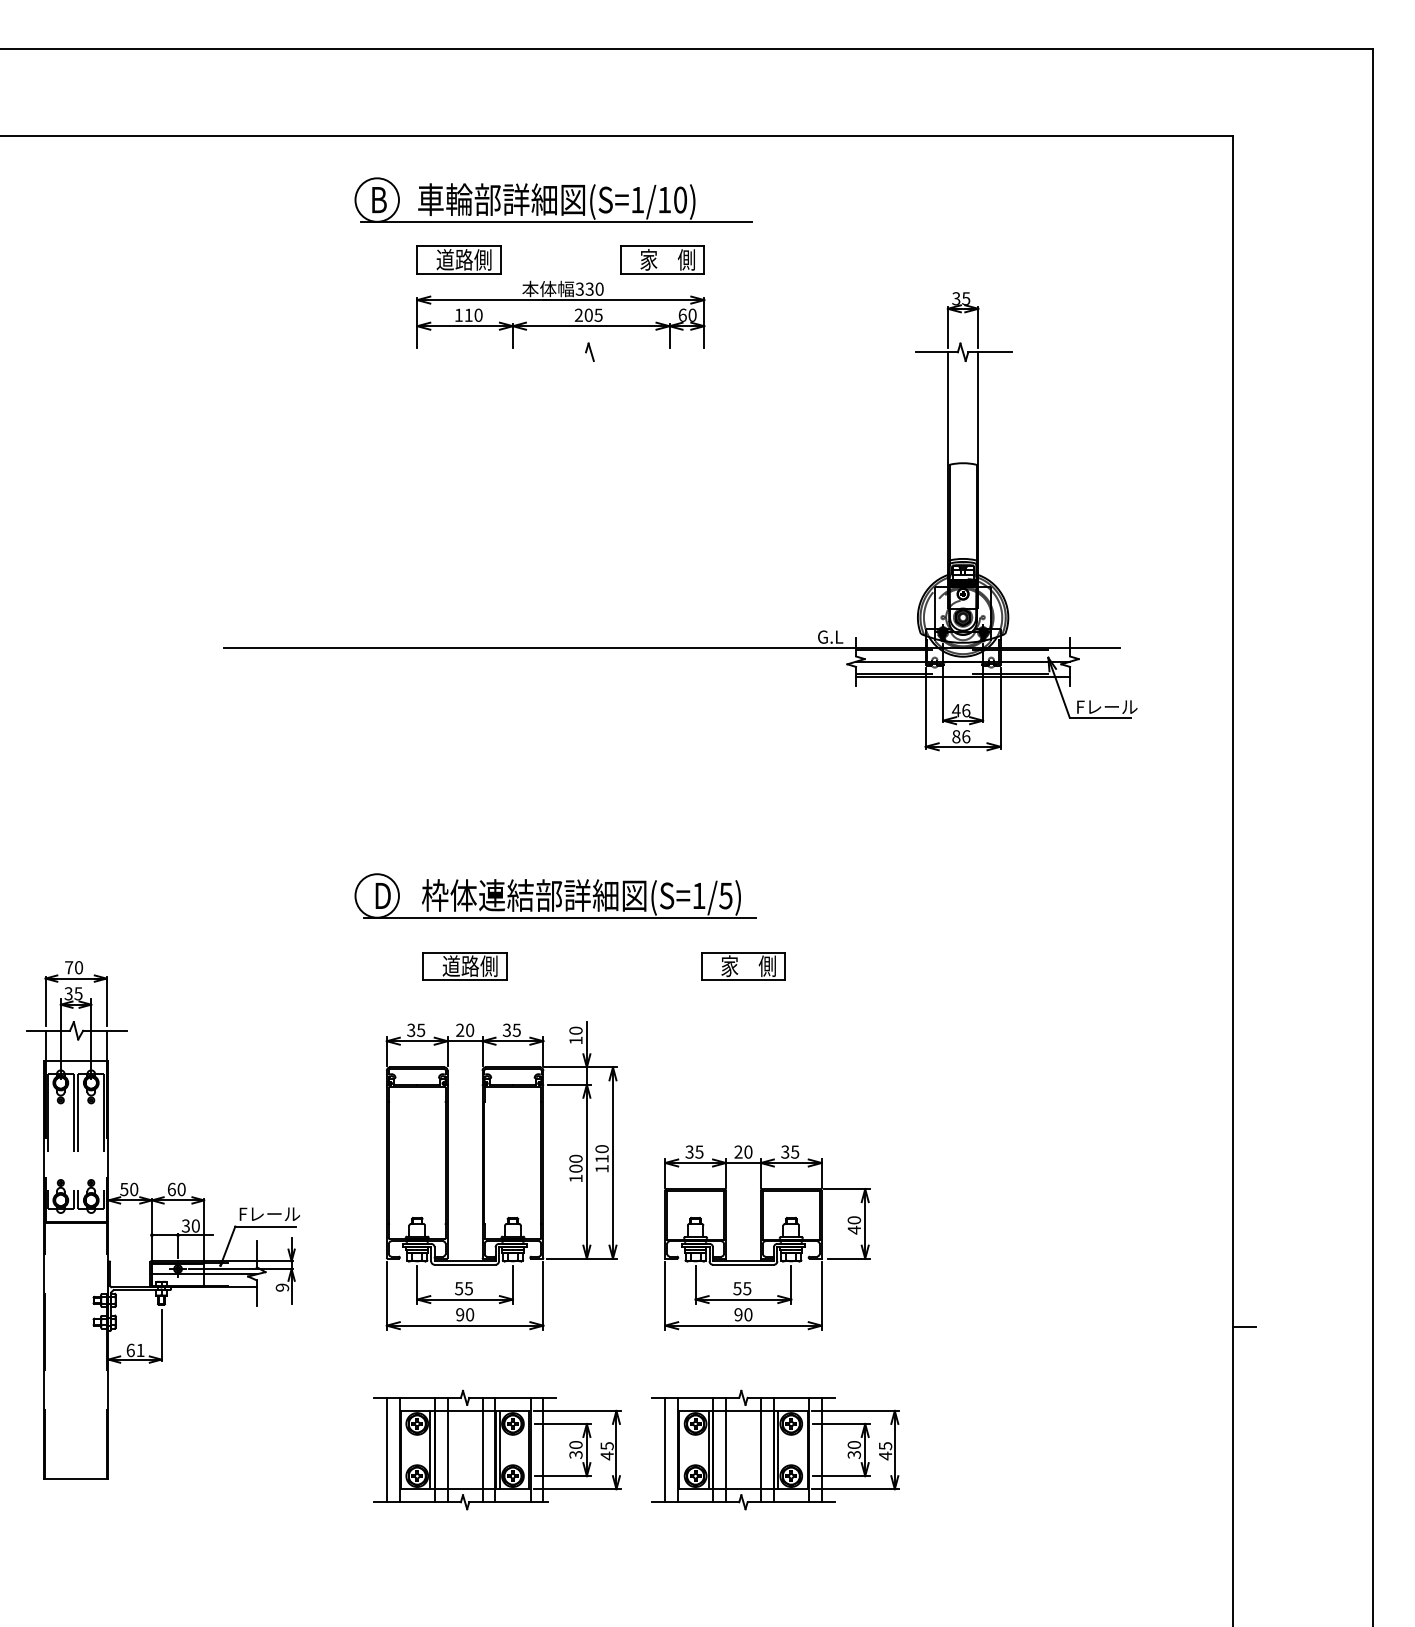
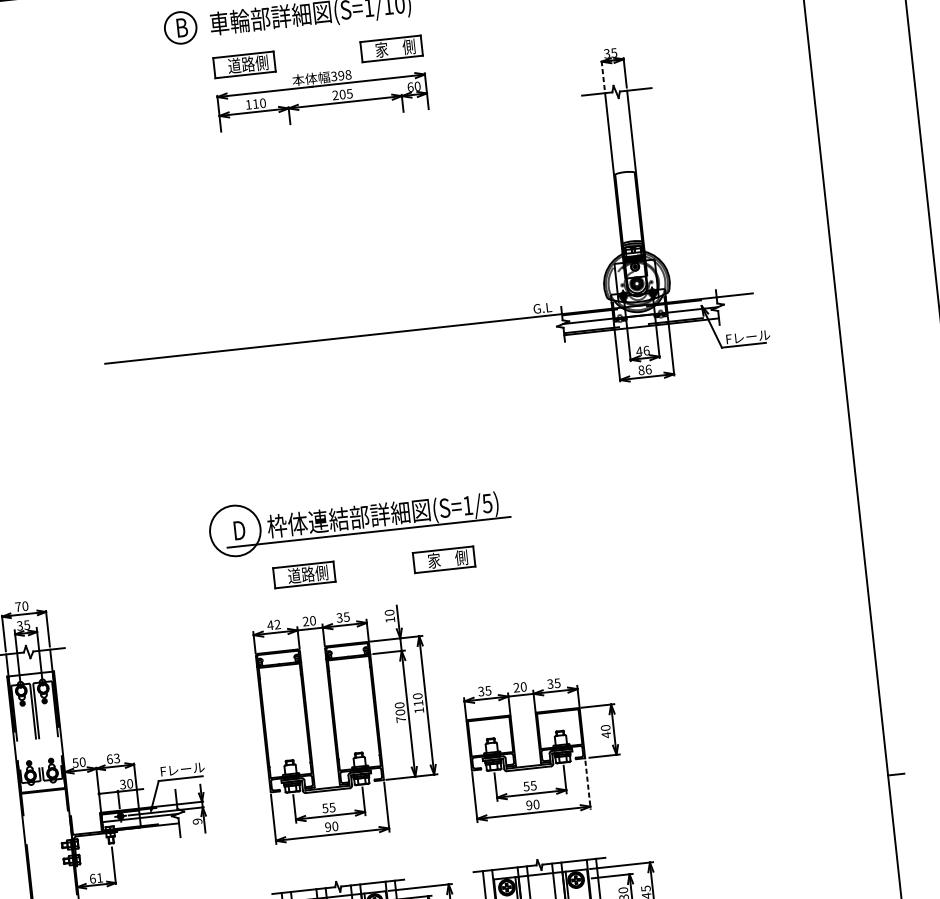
line: (556, 221) -> (311, 29), removed
text: (594, 289) -> (344, 75), 330 -> 398
line: (947, 327) -> (602, 75), solid -> dashed
part: (589, 351) -> (346, 120), removed
circle: (377, 895) -> (235, 530), size x1.6
part: (743, 966) -> (444, 559), moved
text: (415, 1029) -> (273, 624), 35 -> 42
text: (575, 1178) -> (400, 719), 100 -> 700
text: (181, 1189) -> (116, 758), 60 -> 63
line: (821, 1296) -> (587, 785), solid -> dashed

